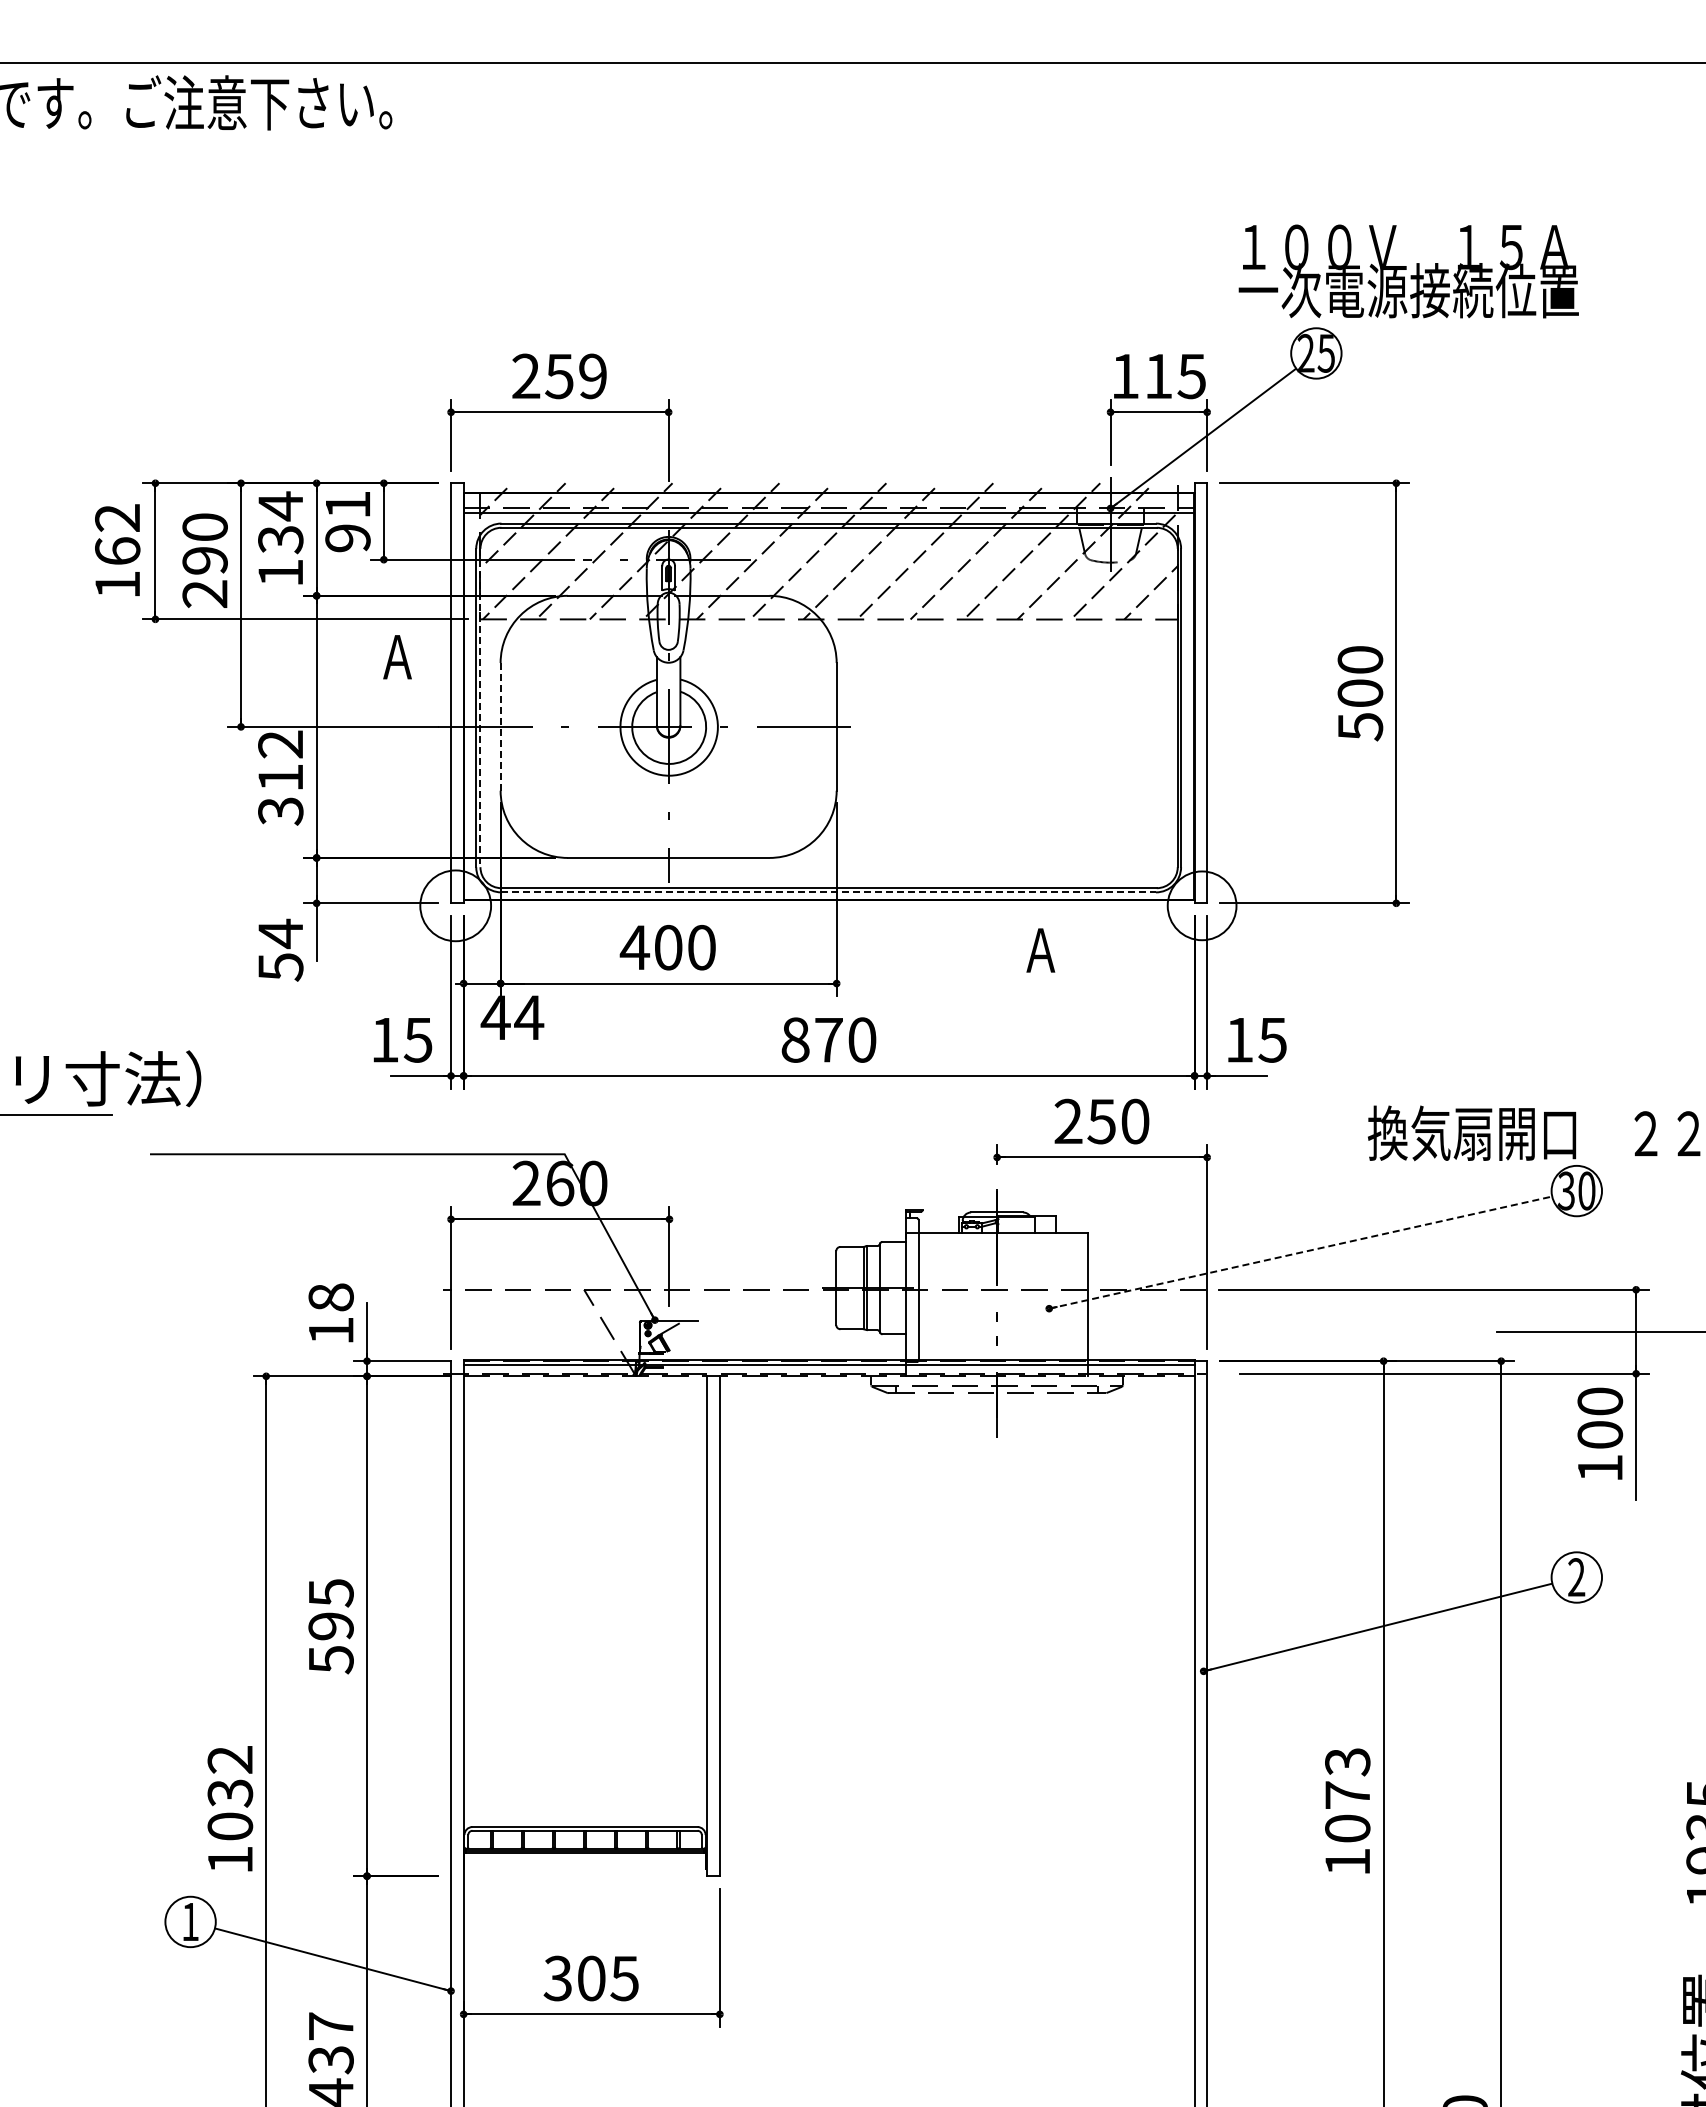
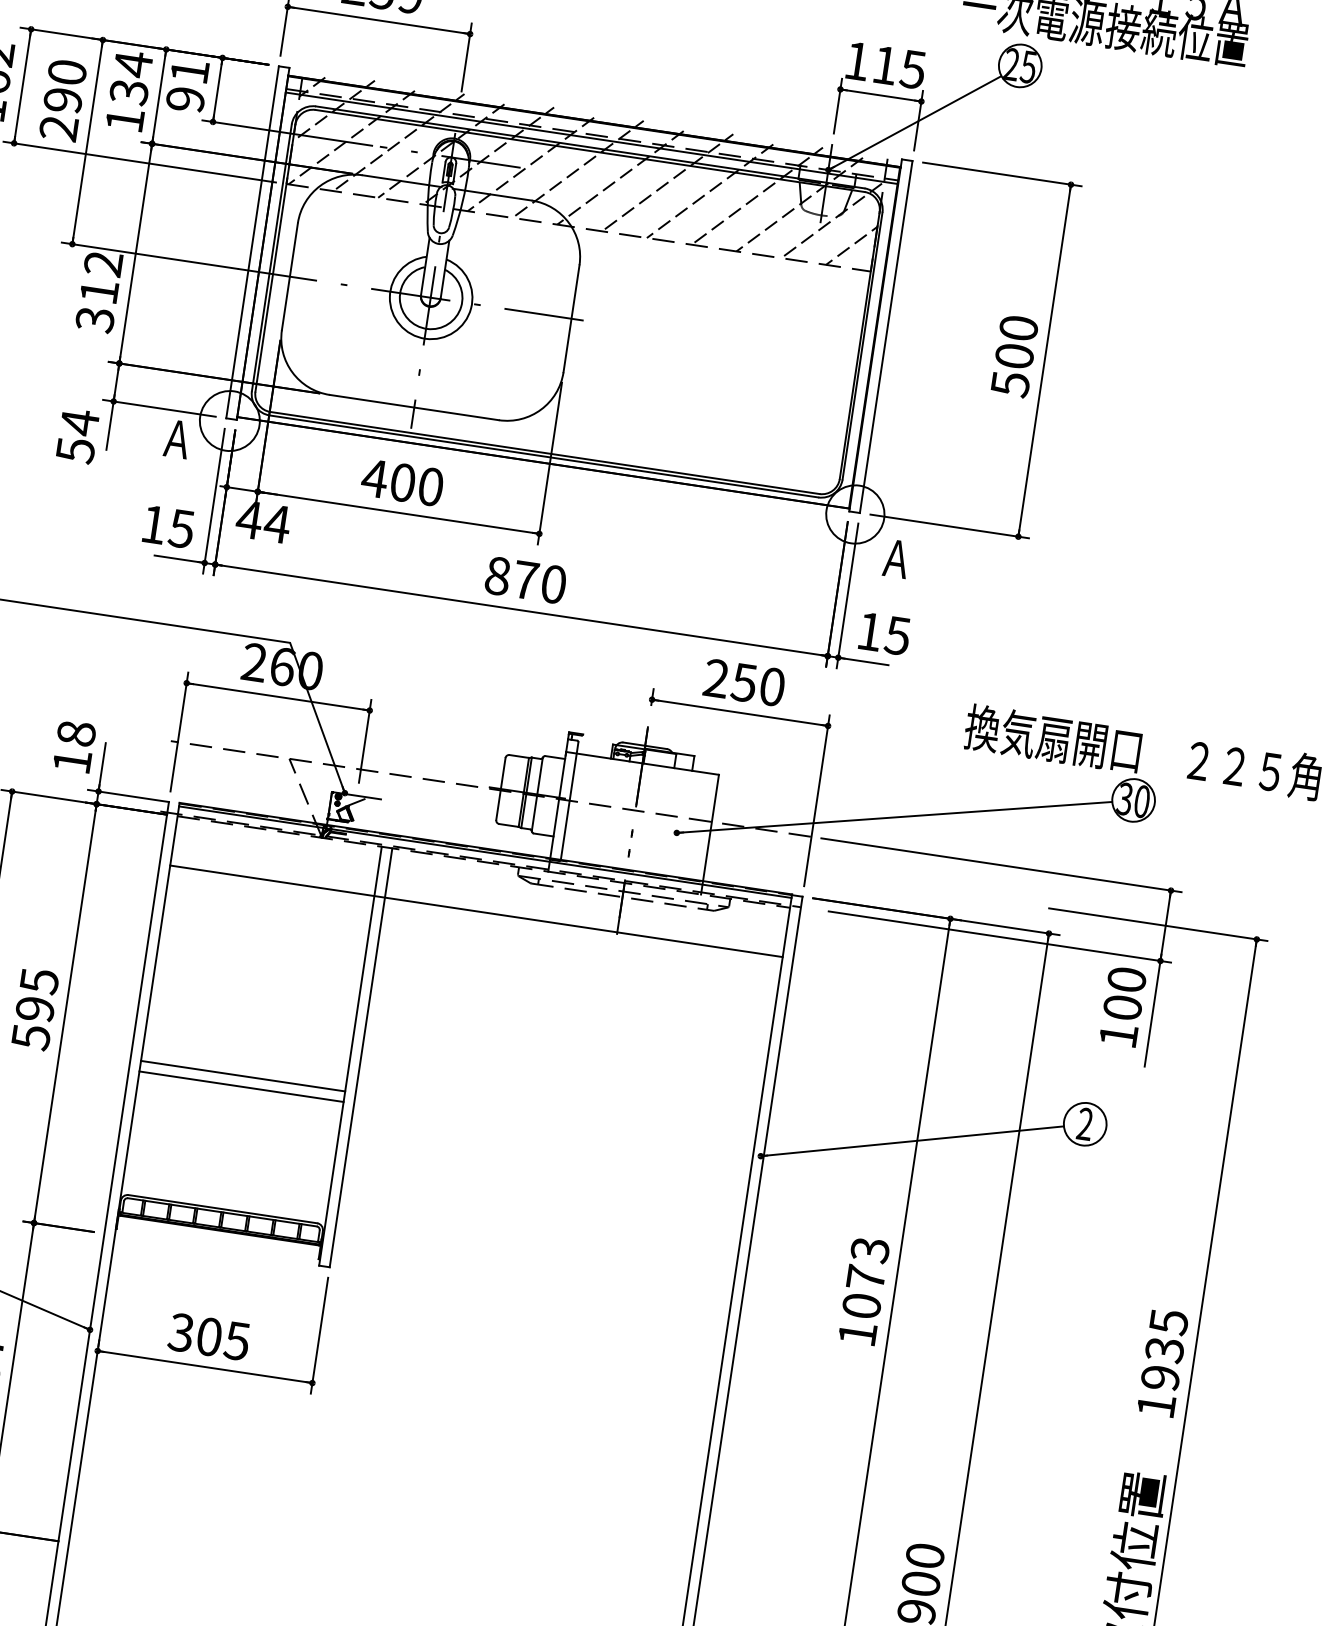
text: (397, 657) -> (177, 439), moved
line: (480, 708) -> (275, 258), dashed -> solid
line: (500, 726) -> (289, 276), dashed -> solid
line: (829, 892) -> (544, 456), dashed -> solid
text: (1040, 950) -> (896, 558), moved
line: (1300, 1252) -> (894, 817), dashed -> solid
line: (828, 1435) -> (475, 911), added
line: (585, 1668) -> (243, 1076), added
line: (585, 1680) -> (241, 1086), added

